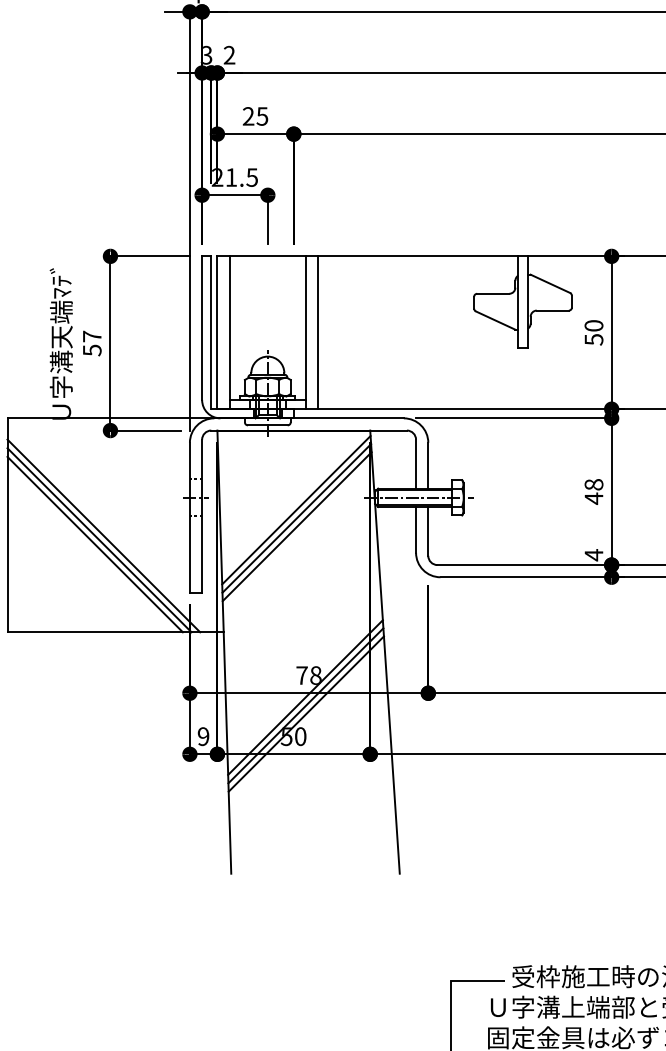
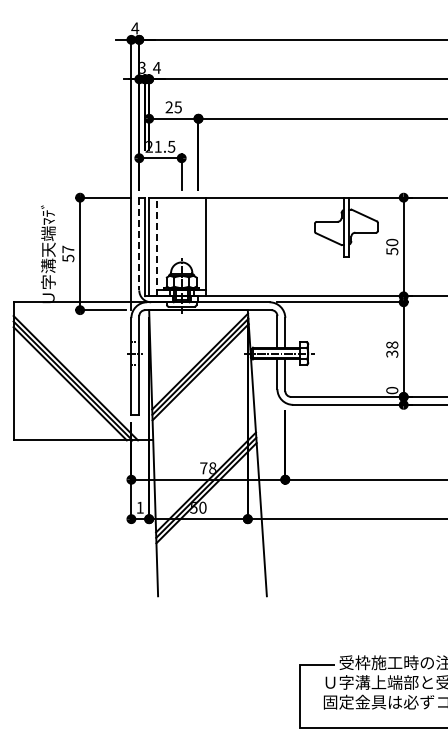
text: (228, 54) -> (156, 67), 2 -> 4
line: (202, 328) -> (139, 244), solid -> dashed
line: (230, 331) -> (157, 246), solid -> dashed
line: (318, 331) -> (214, 246), removed
text: (594, 499) -> (392, 354), 48 -> 38
text: (594, 555) -> (392, 390), 4 -> 0
text: (202, 736) -> (139, 507), 9 -> 1

